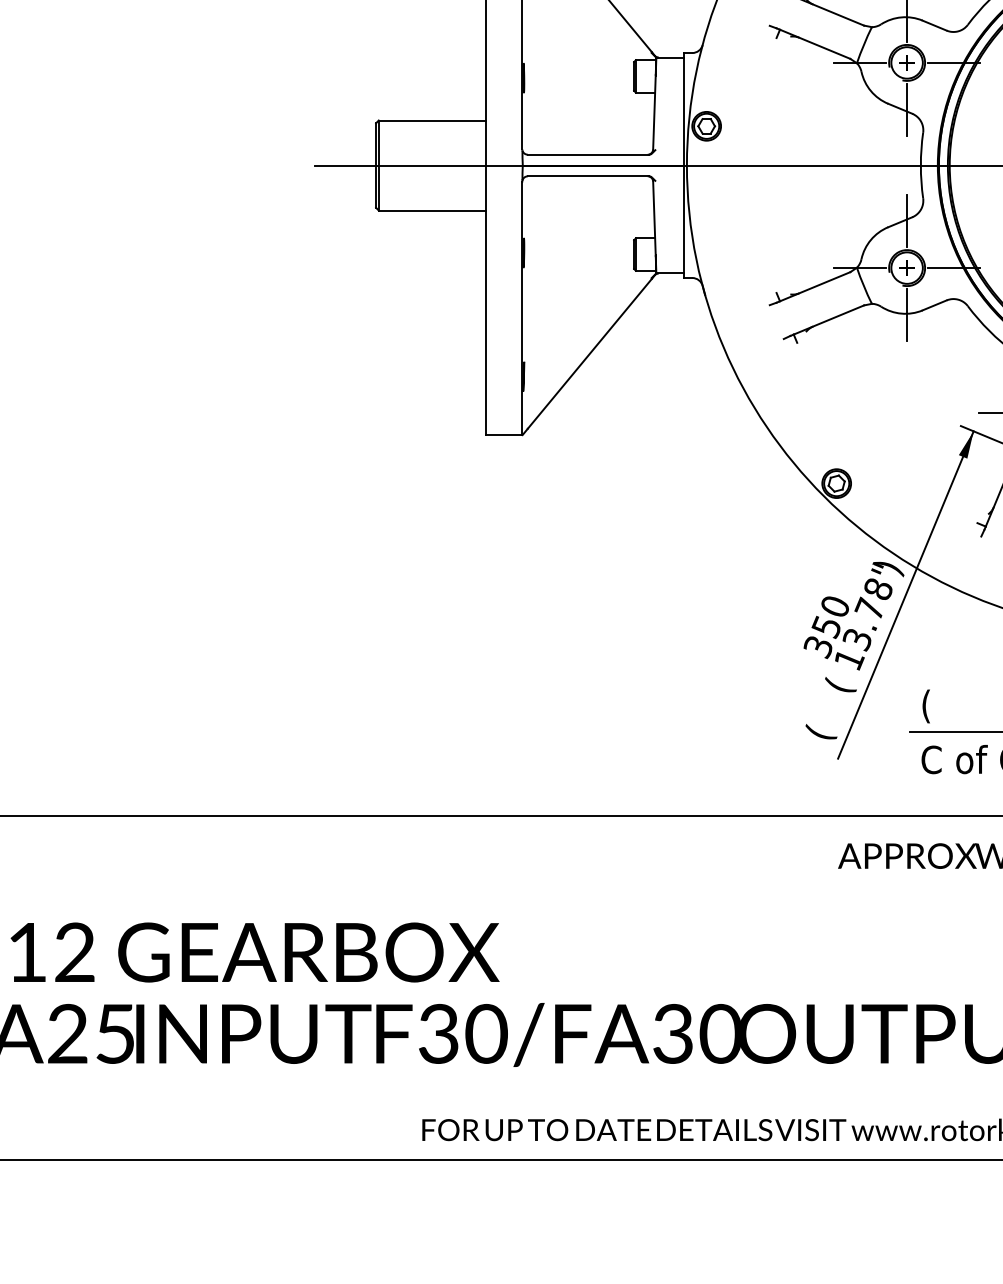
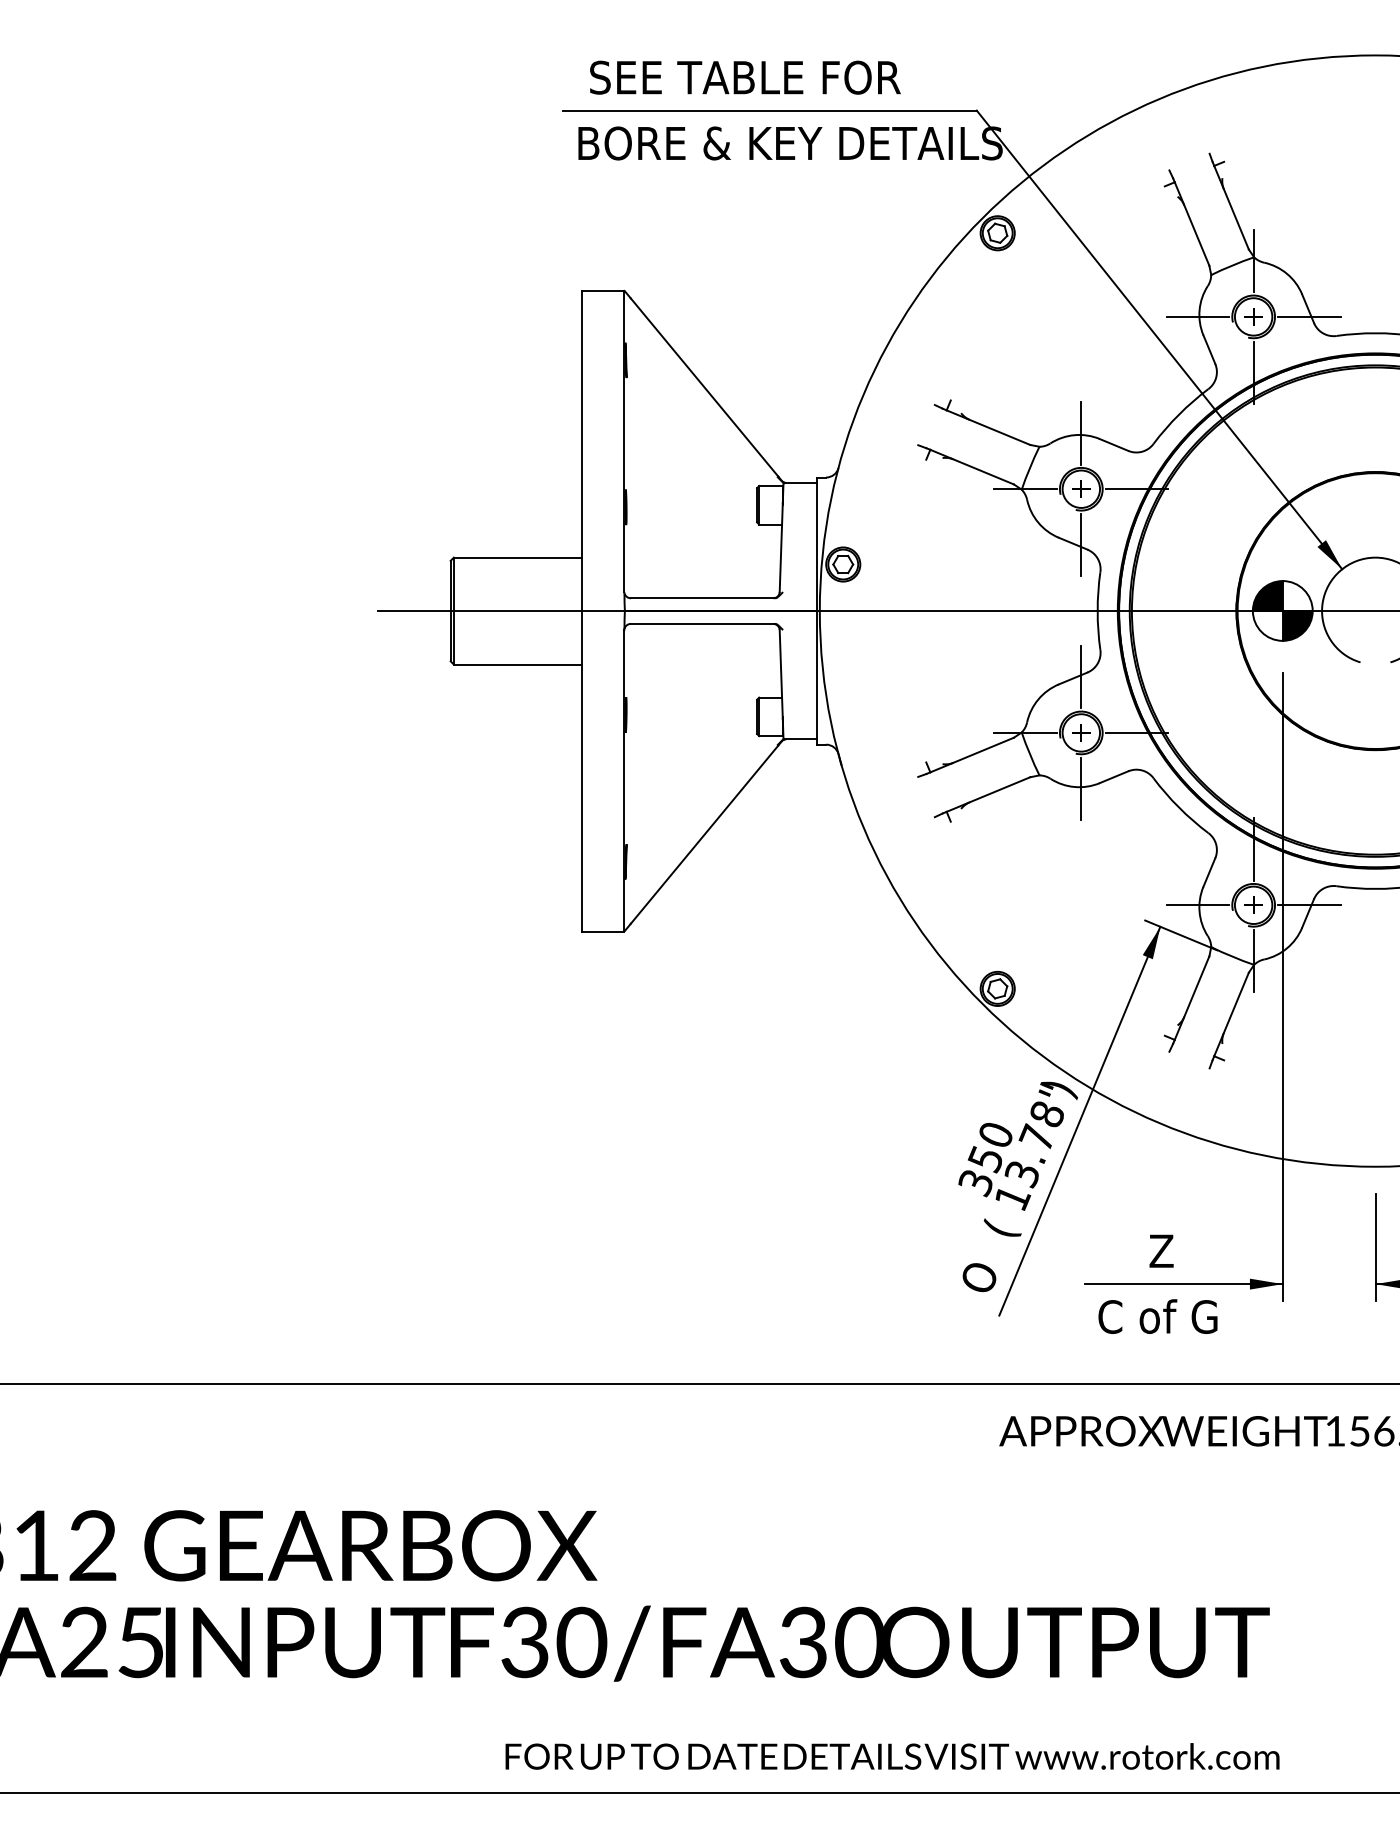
text: (953, 706) -> (1136, 1253), ( -> Z
text: (821, 726) -> (979, 1277), ( -> O

